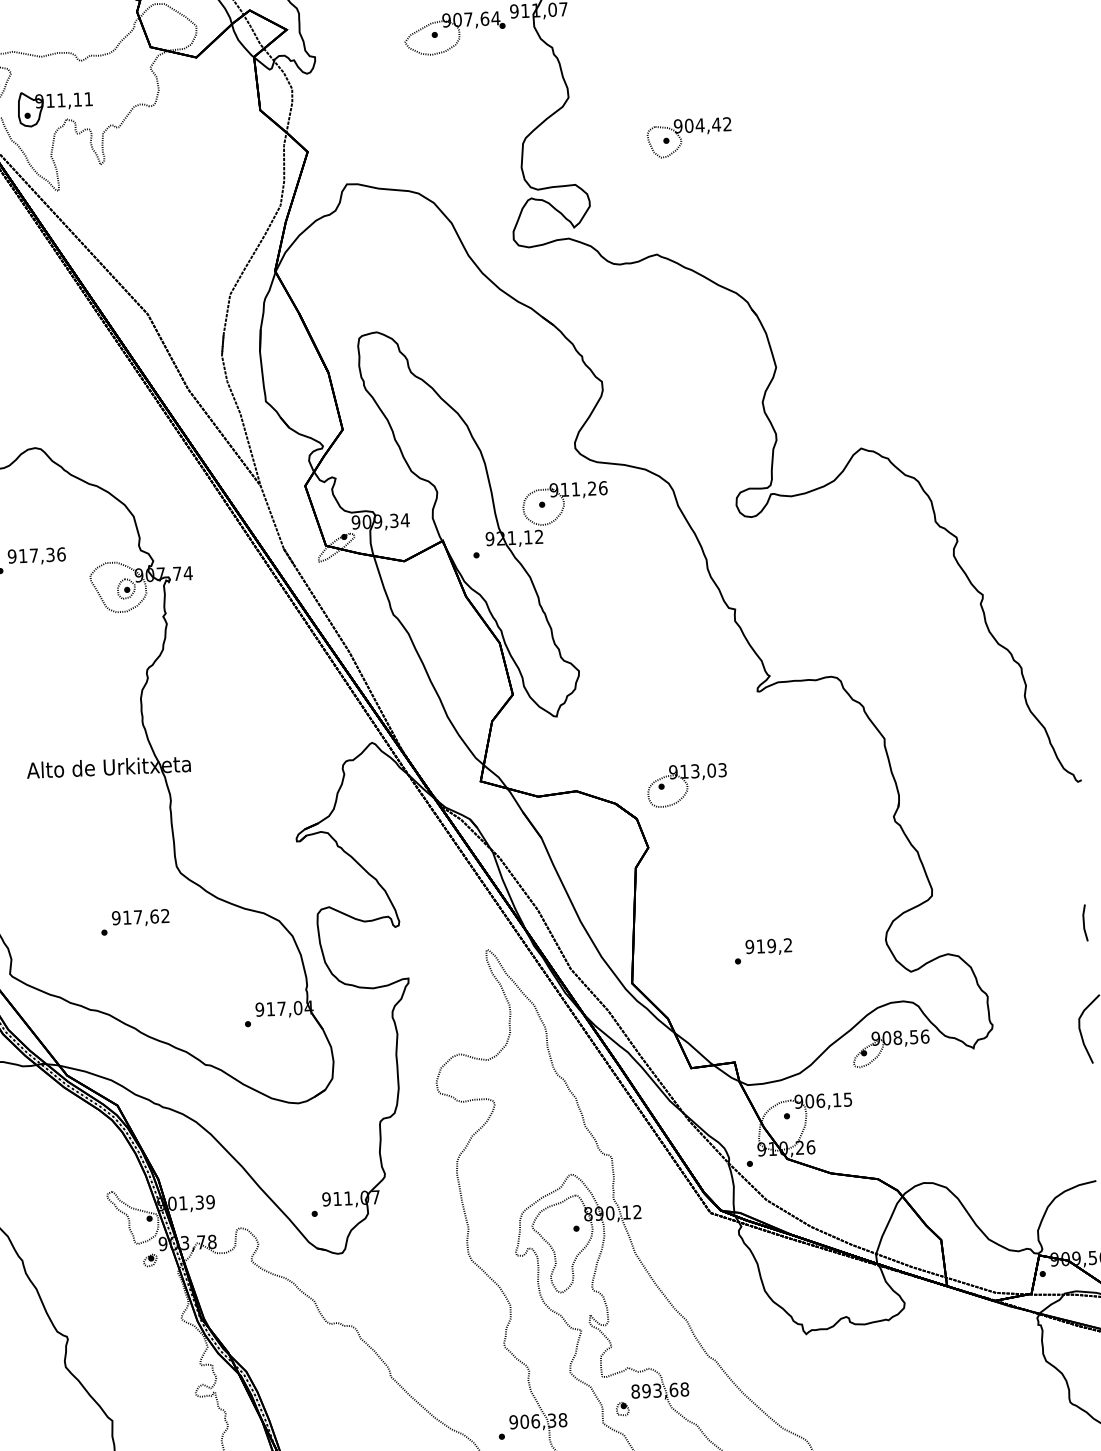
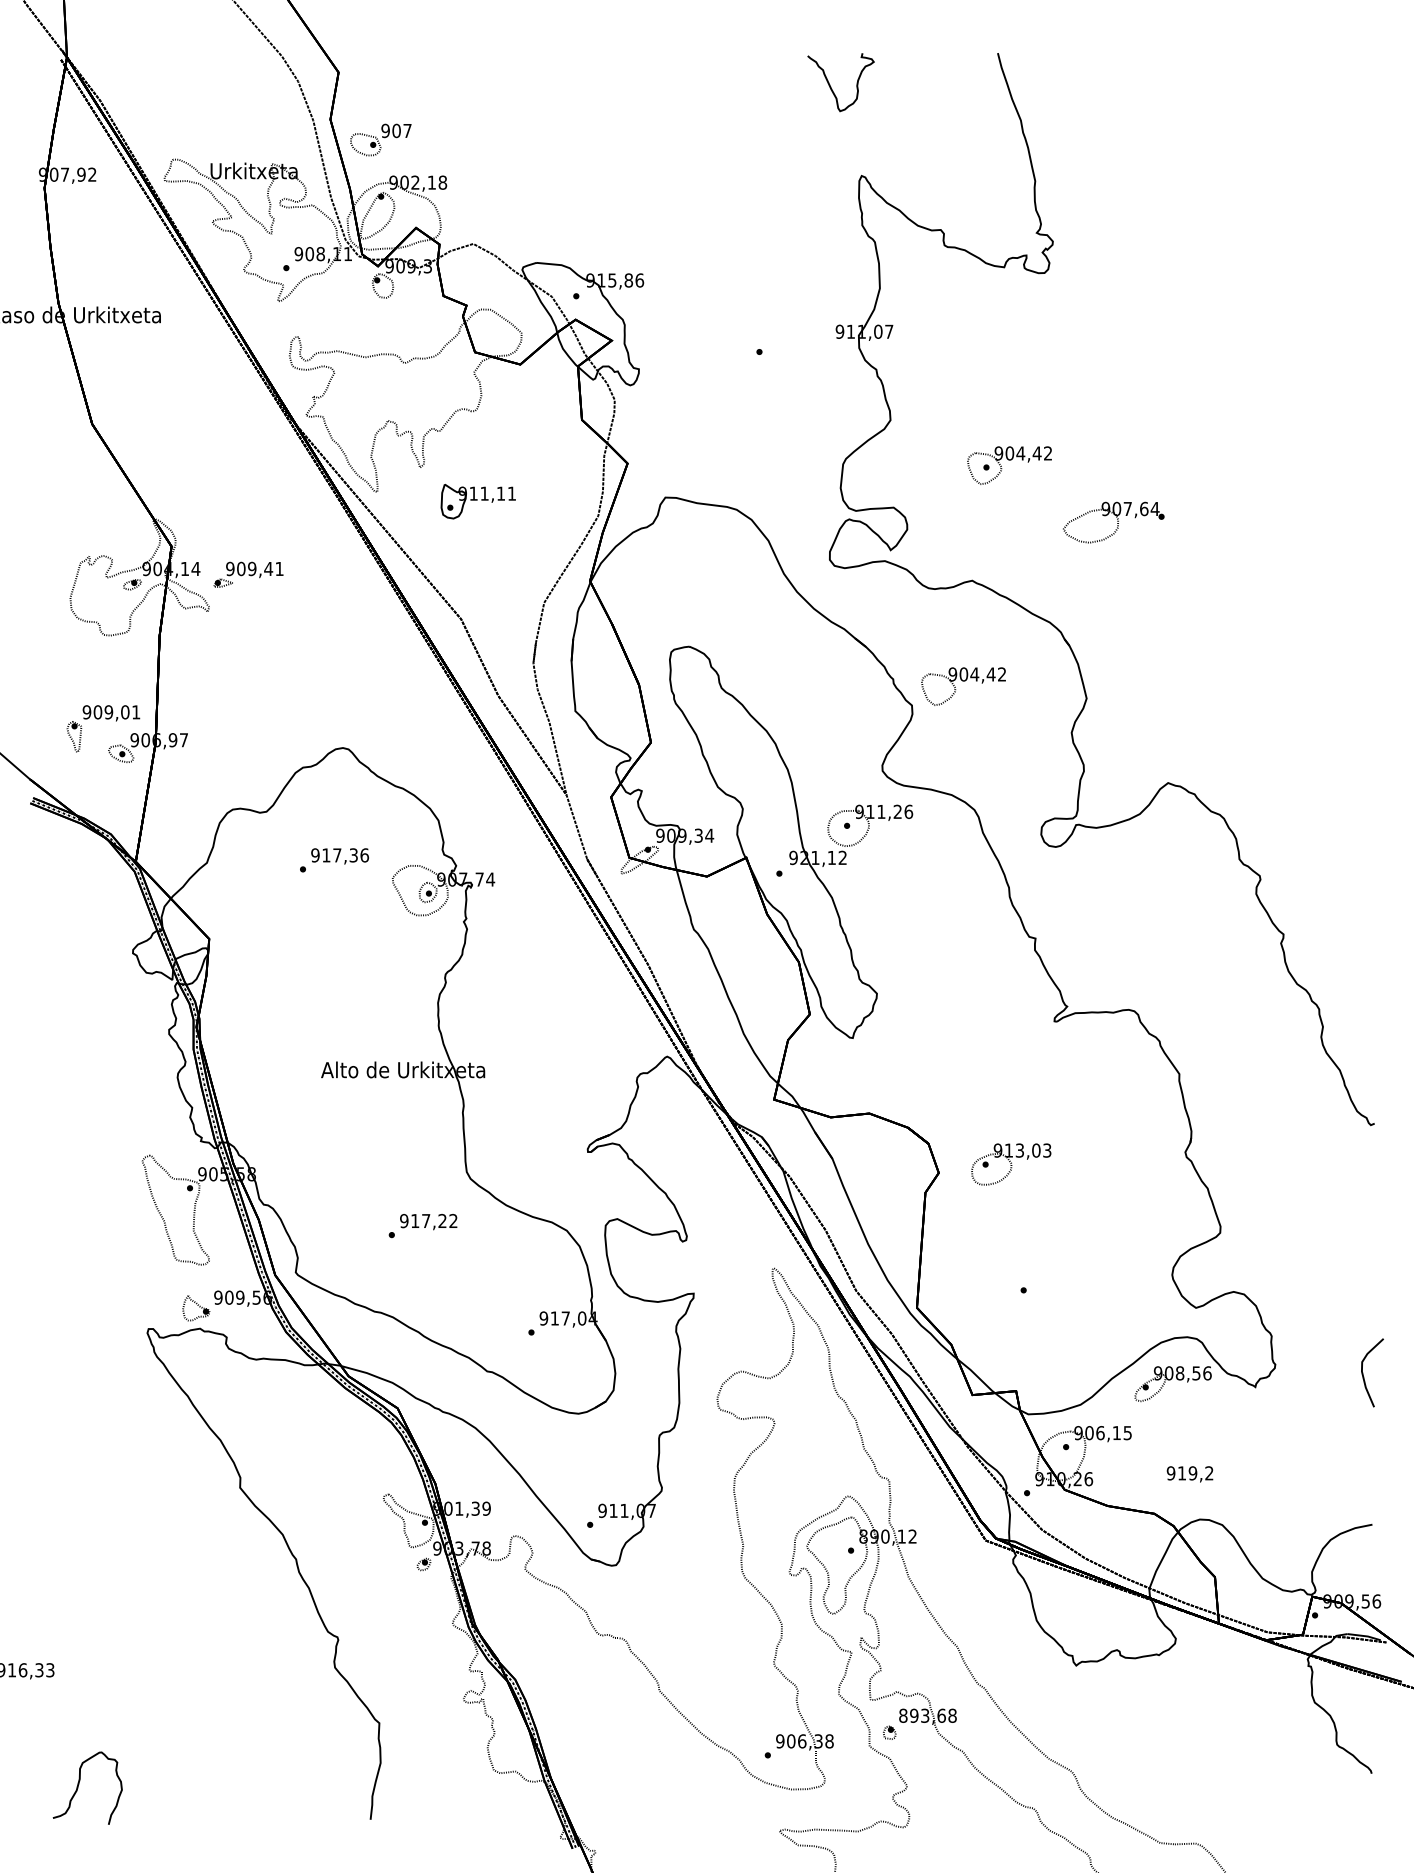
part: (454, 33) -> (1113, 522), moved
part: (54, 108) -> (477, 501), moved
part: (652, 360) -> (963, 686), added
part: (687, 785) -> (1011, 1164), moved
text: (154, 915) -> (442, 1220), 917,62 -> 917,22
line: (1084, 923) -> (1371, 1266), removed
text: (768, 947) -> (1189, 1474), moved

